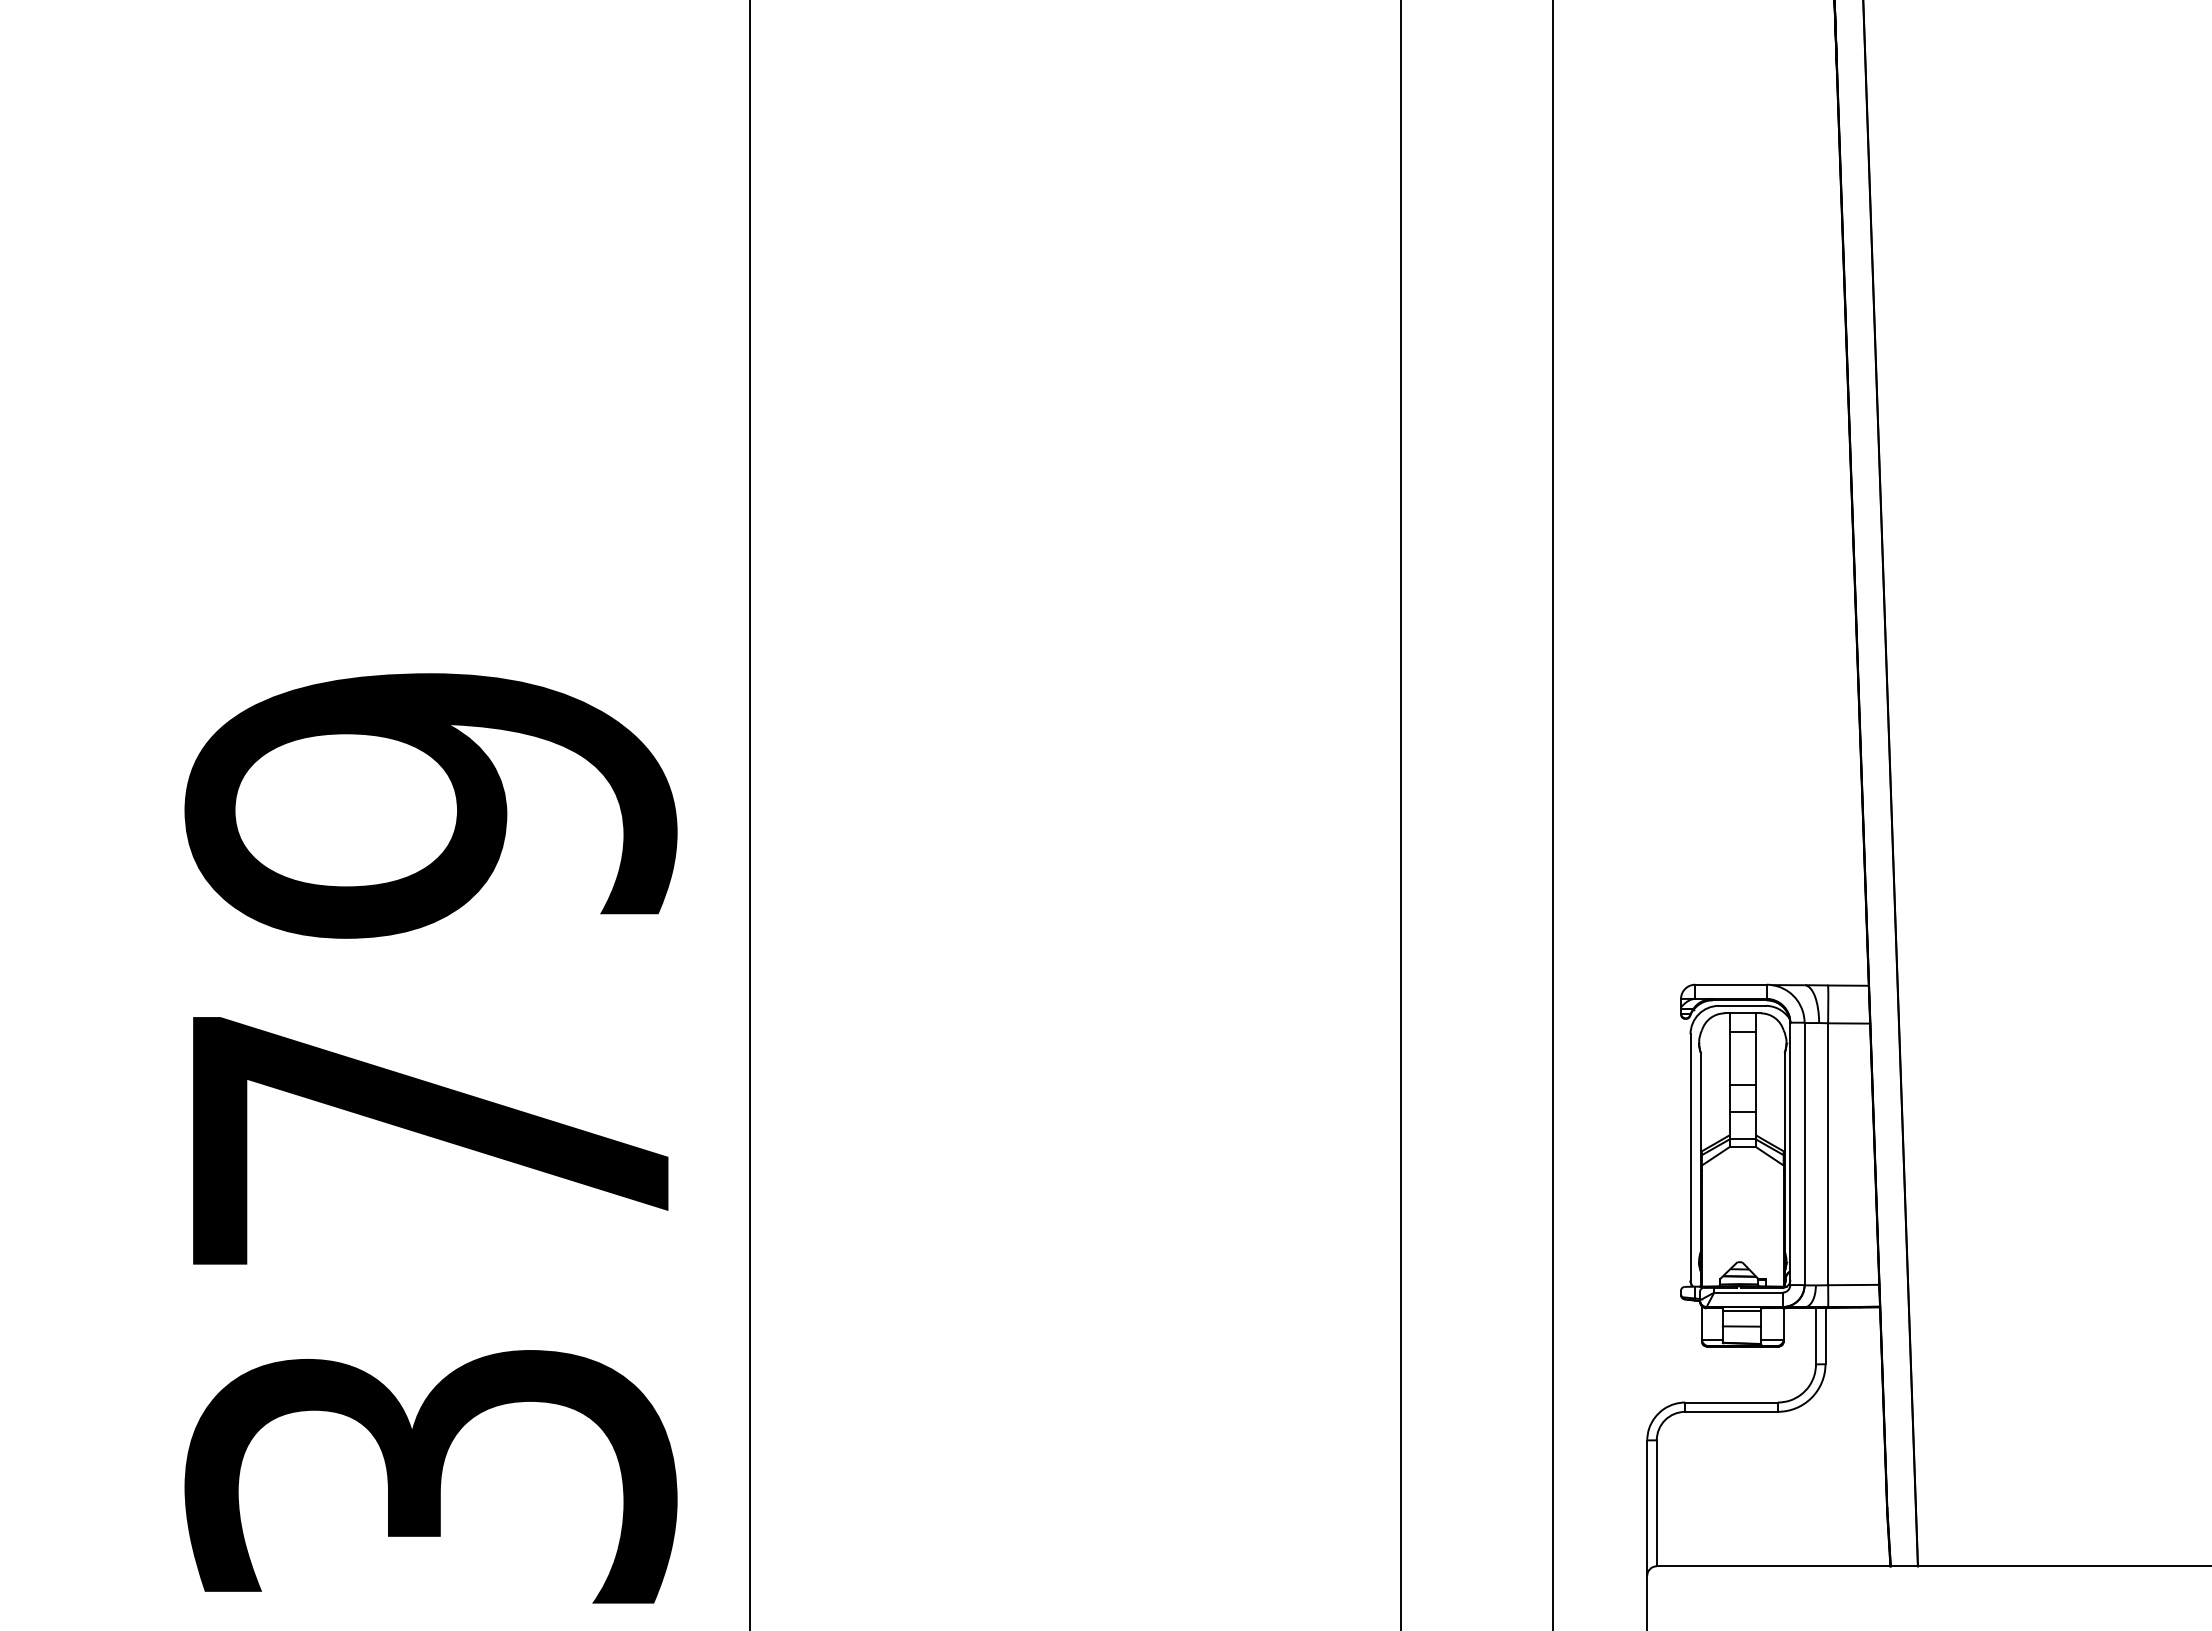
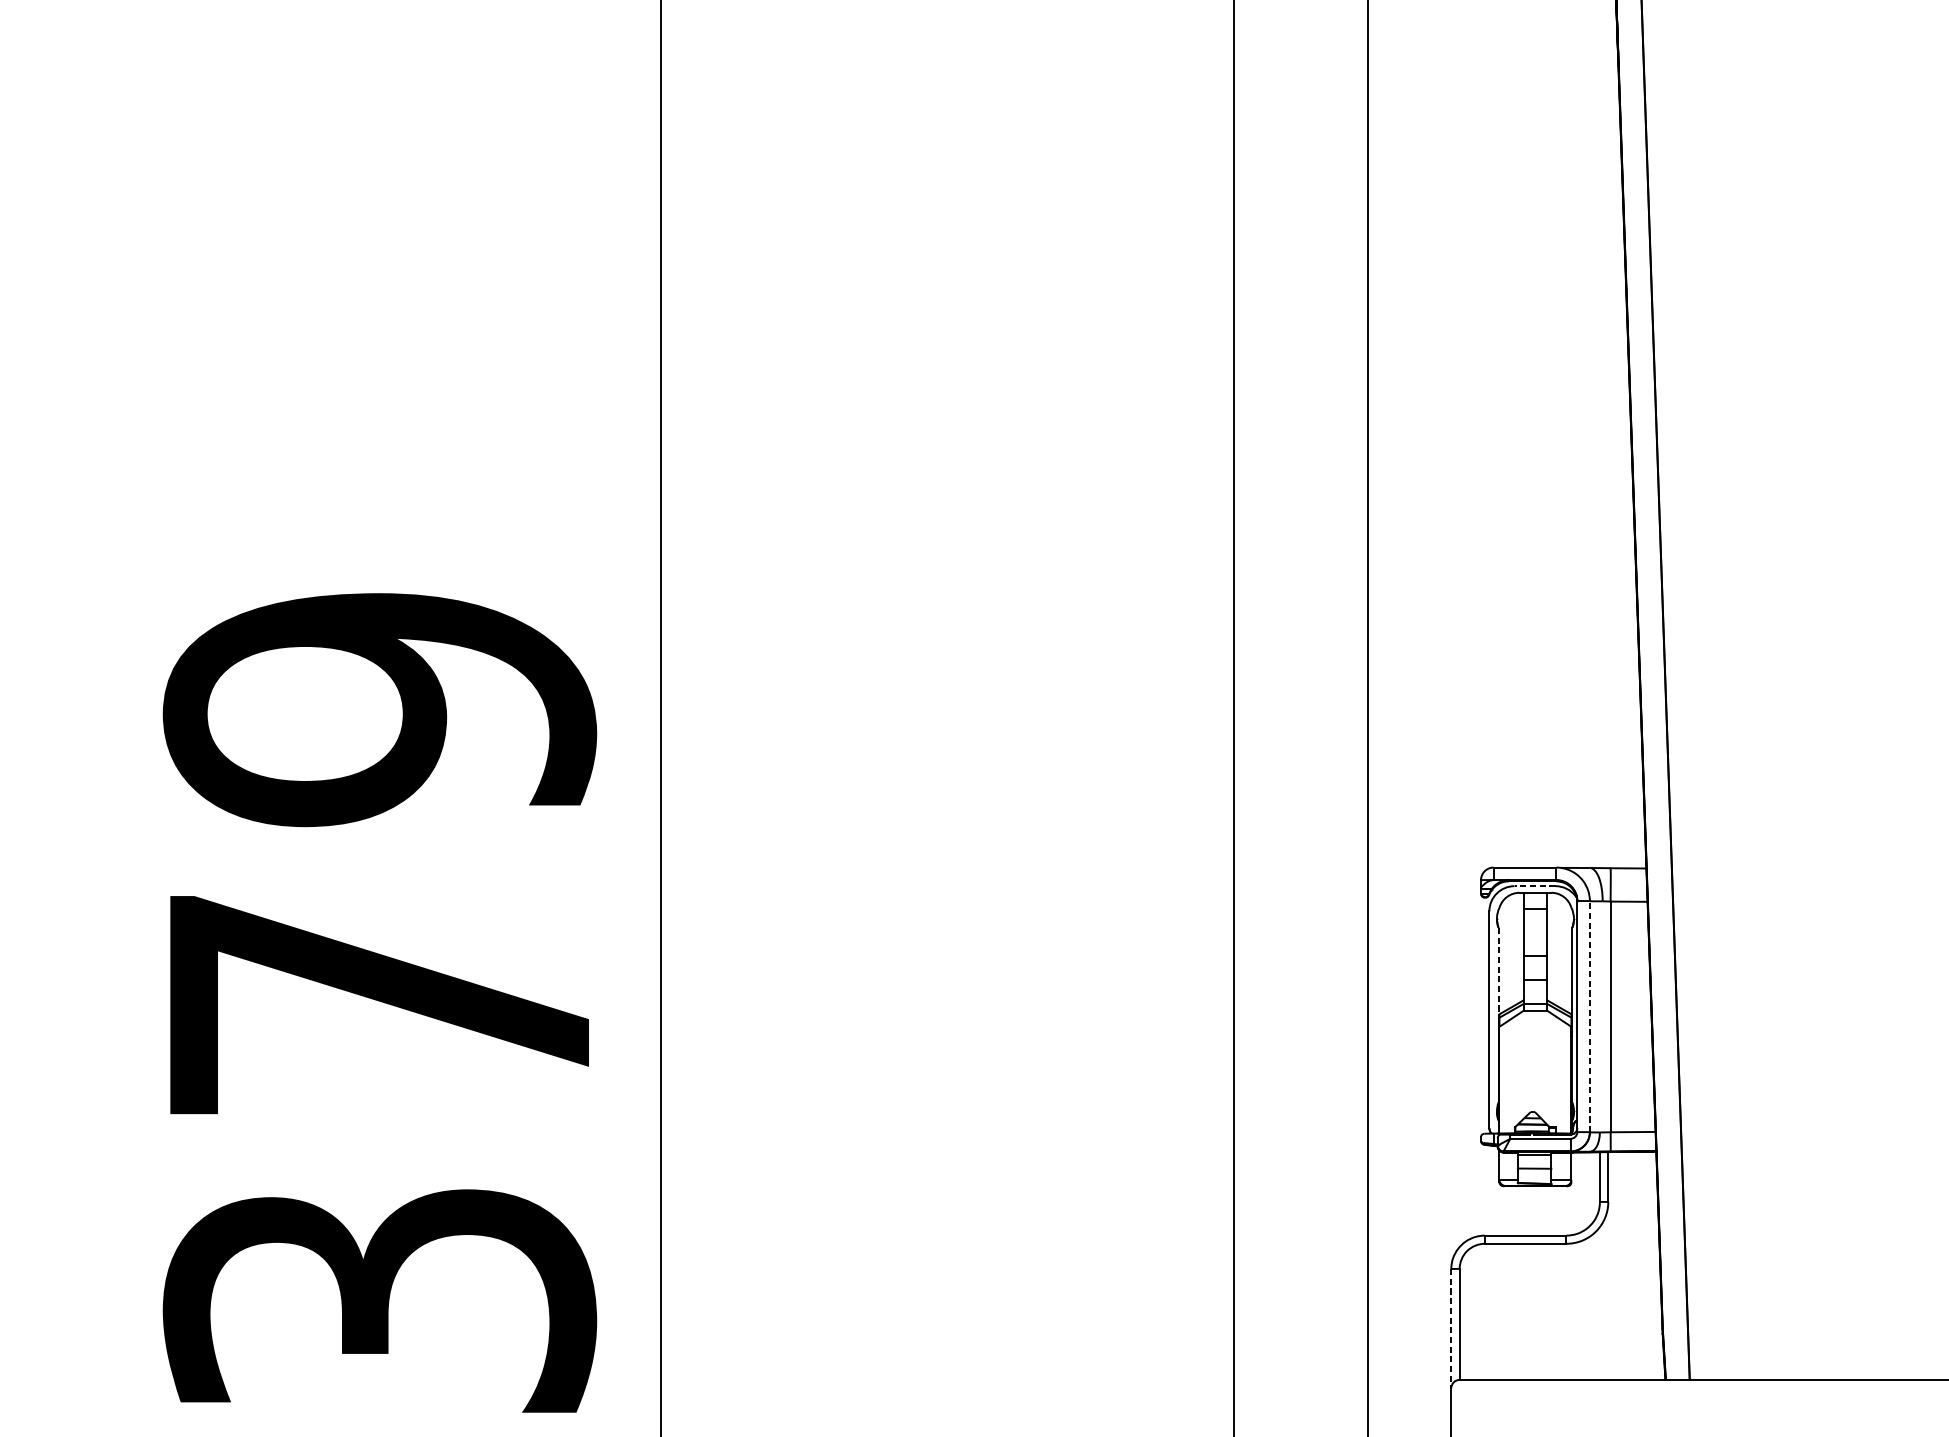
line: (1741, 1005) -> (1534, 885), solid -> dashed
line: (1700, 1103) -> (1498, 972), solid -> dashed
line: (1804, 1153) -> (1589, 1016), solid -> dashed
line: (1647, 1508) -> (1451, 1328), solid -> dashed

